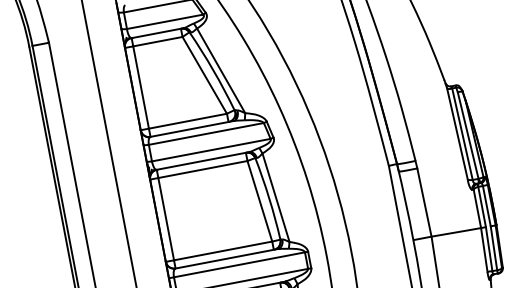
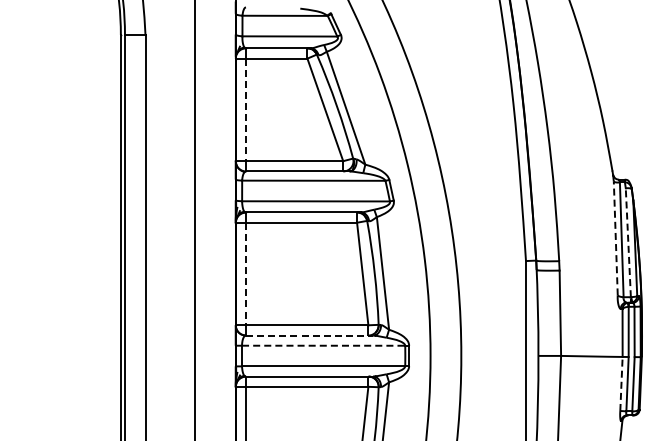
line: (140, 88) -> (245, 110), solid -> dashed
line: (457, 133) -> (615, 237), solid -> dashed
line: (468, 135) -> (628, 242), solid -> dashed
line: (165, 219) -> (245, 274), solid -> dashed
line: (484, 249) -> (621, 383), solid -> dashed
line: (226, 258) -> (309, 335), solid -> dashed
line: (239, 264) -> (323, 345), solid -> dashed

